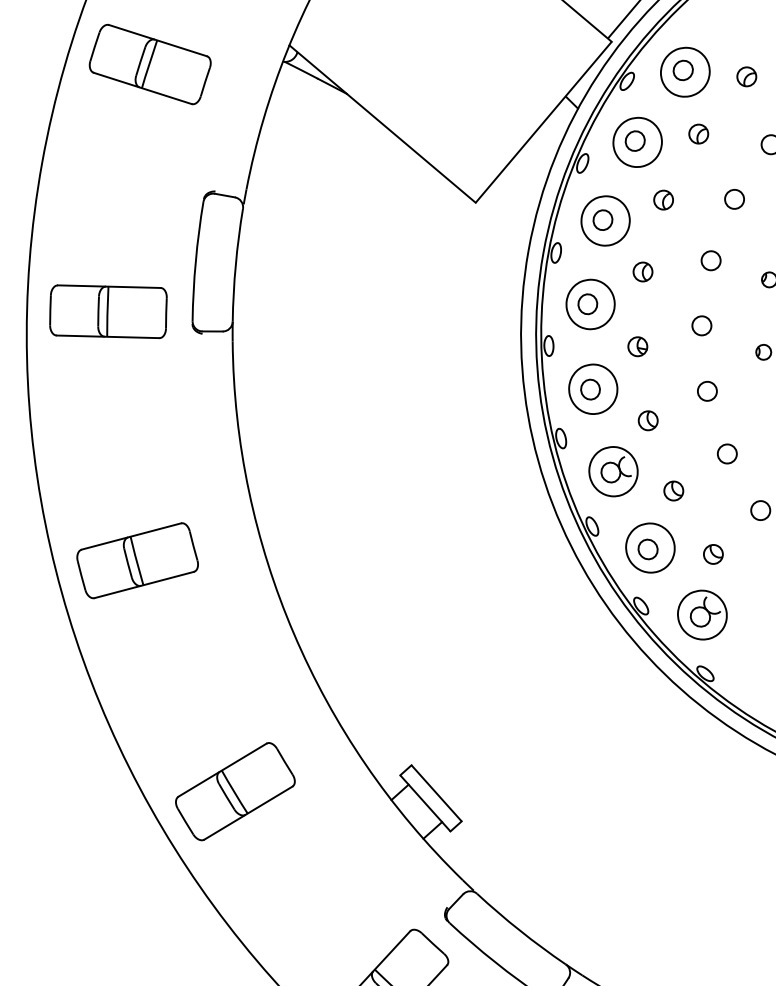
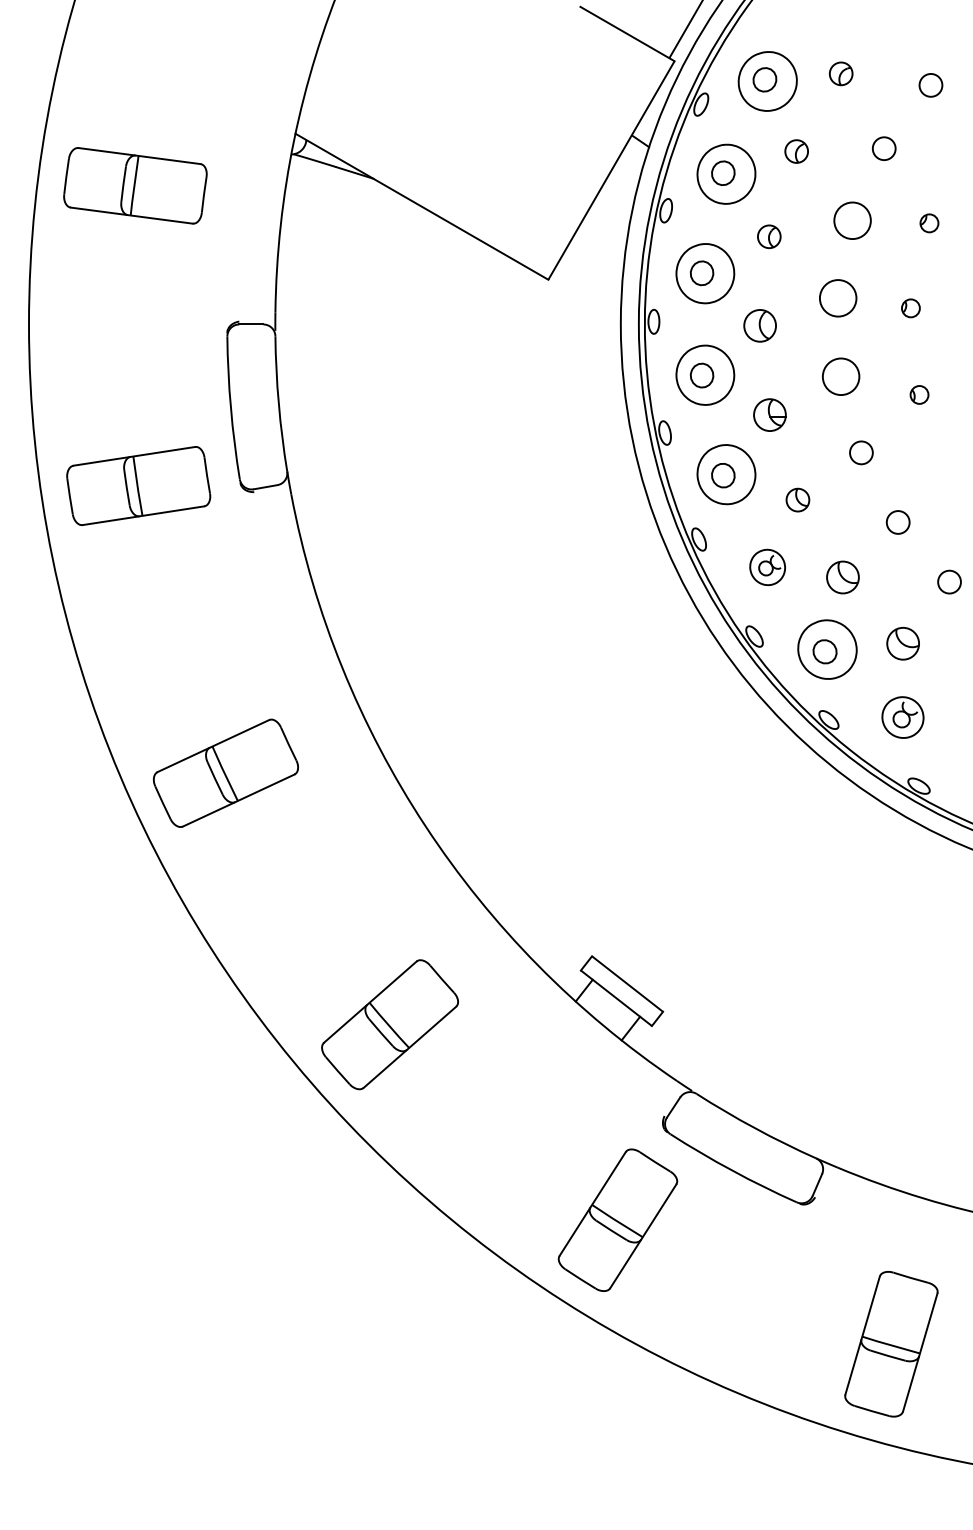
circle: (734, 199) -> (852, 220), size x1.6
circle: (710, 260) -> (837, 297), size x1.6
part: (643, 271) -> (760, 325), size x1.4
circle: (701, 325) -> (840, 376), size x1.6
part: (637, 346) -> (769, 414), size x1.4
part: (613, 471) -> (767, 567), size x0.6
part: (673, 490) -> (842, 577), size x1.4
part: (712, 554) -> (902, 643), size x1.4
part: (702, 614) -> (902, 717), size x0.7

